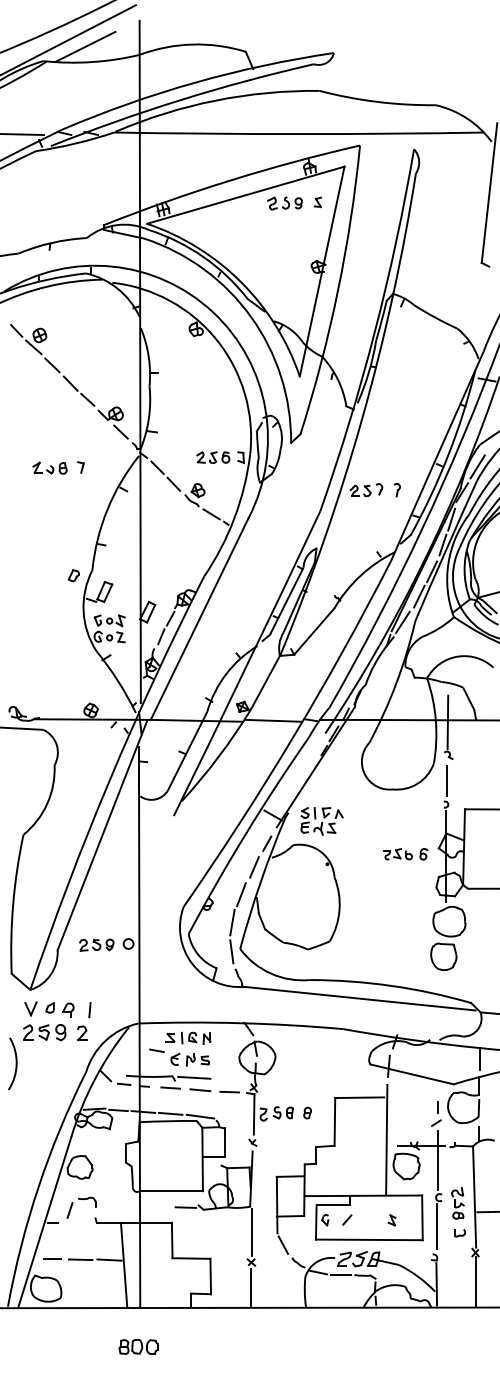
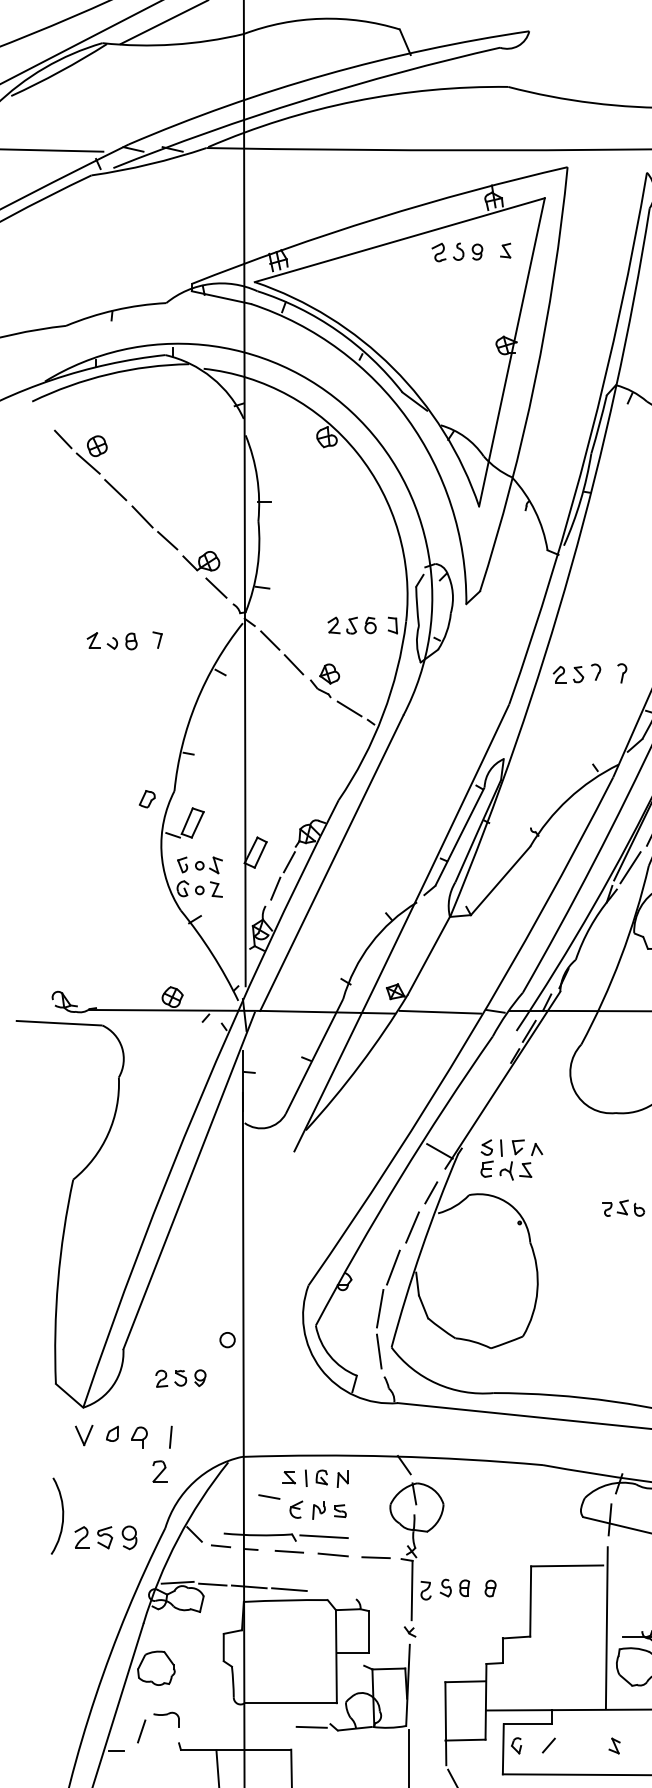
part: (96, 944) -> (180, 1377), moved
part: (44, 1032) -> (105, 1537), moved
line: (200, 1116) -> (333, 1593), removed

